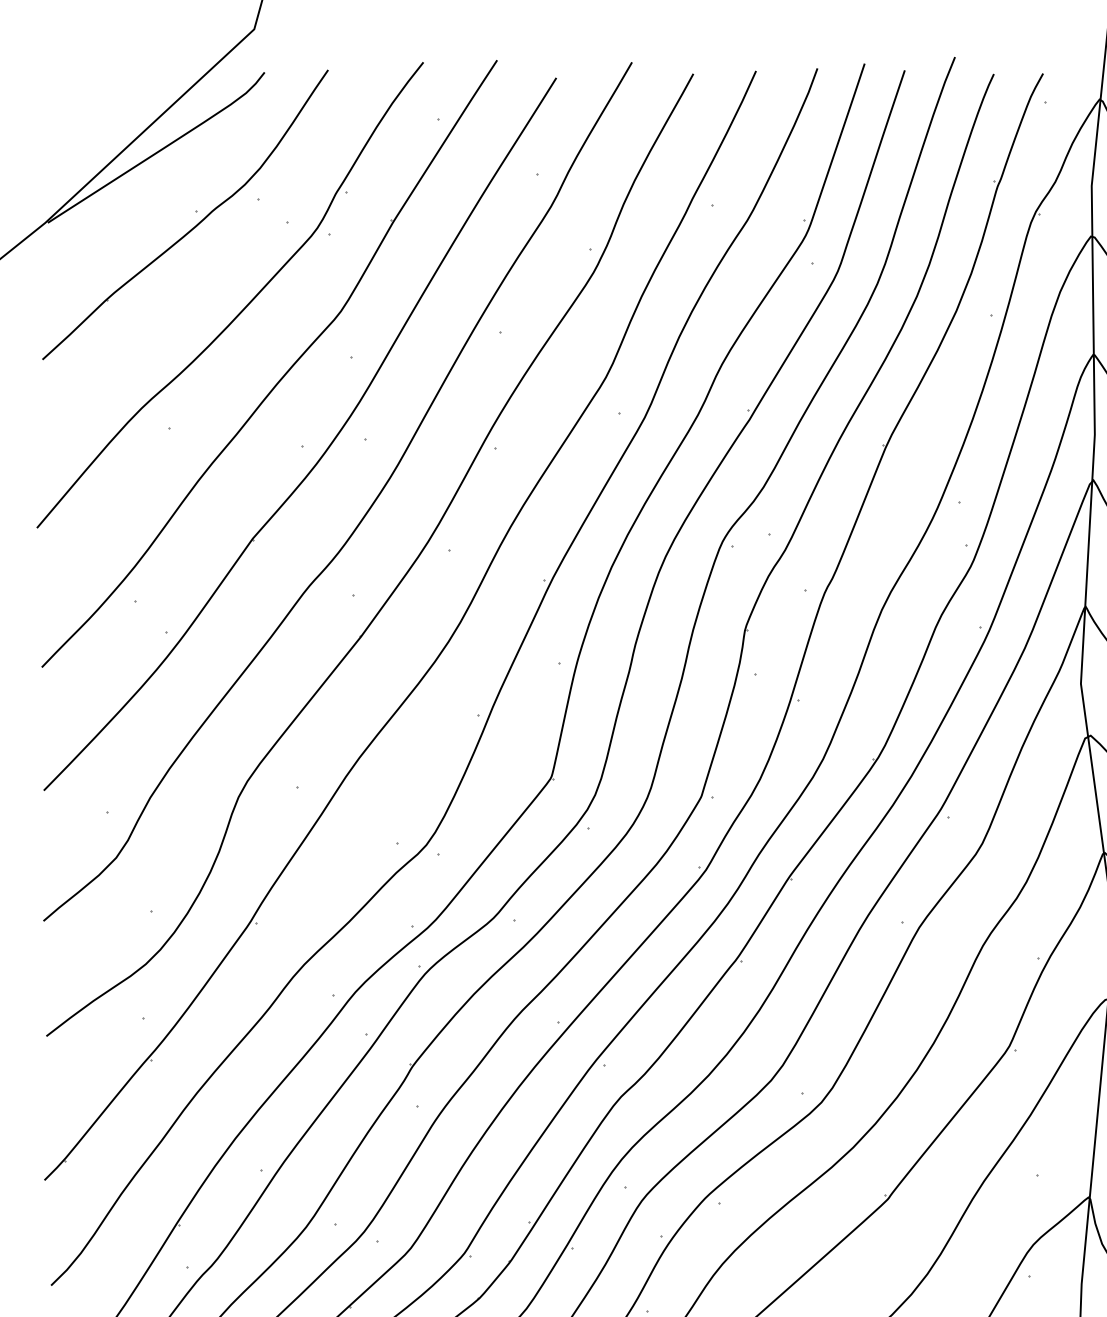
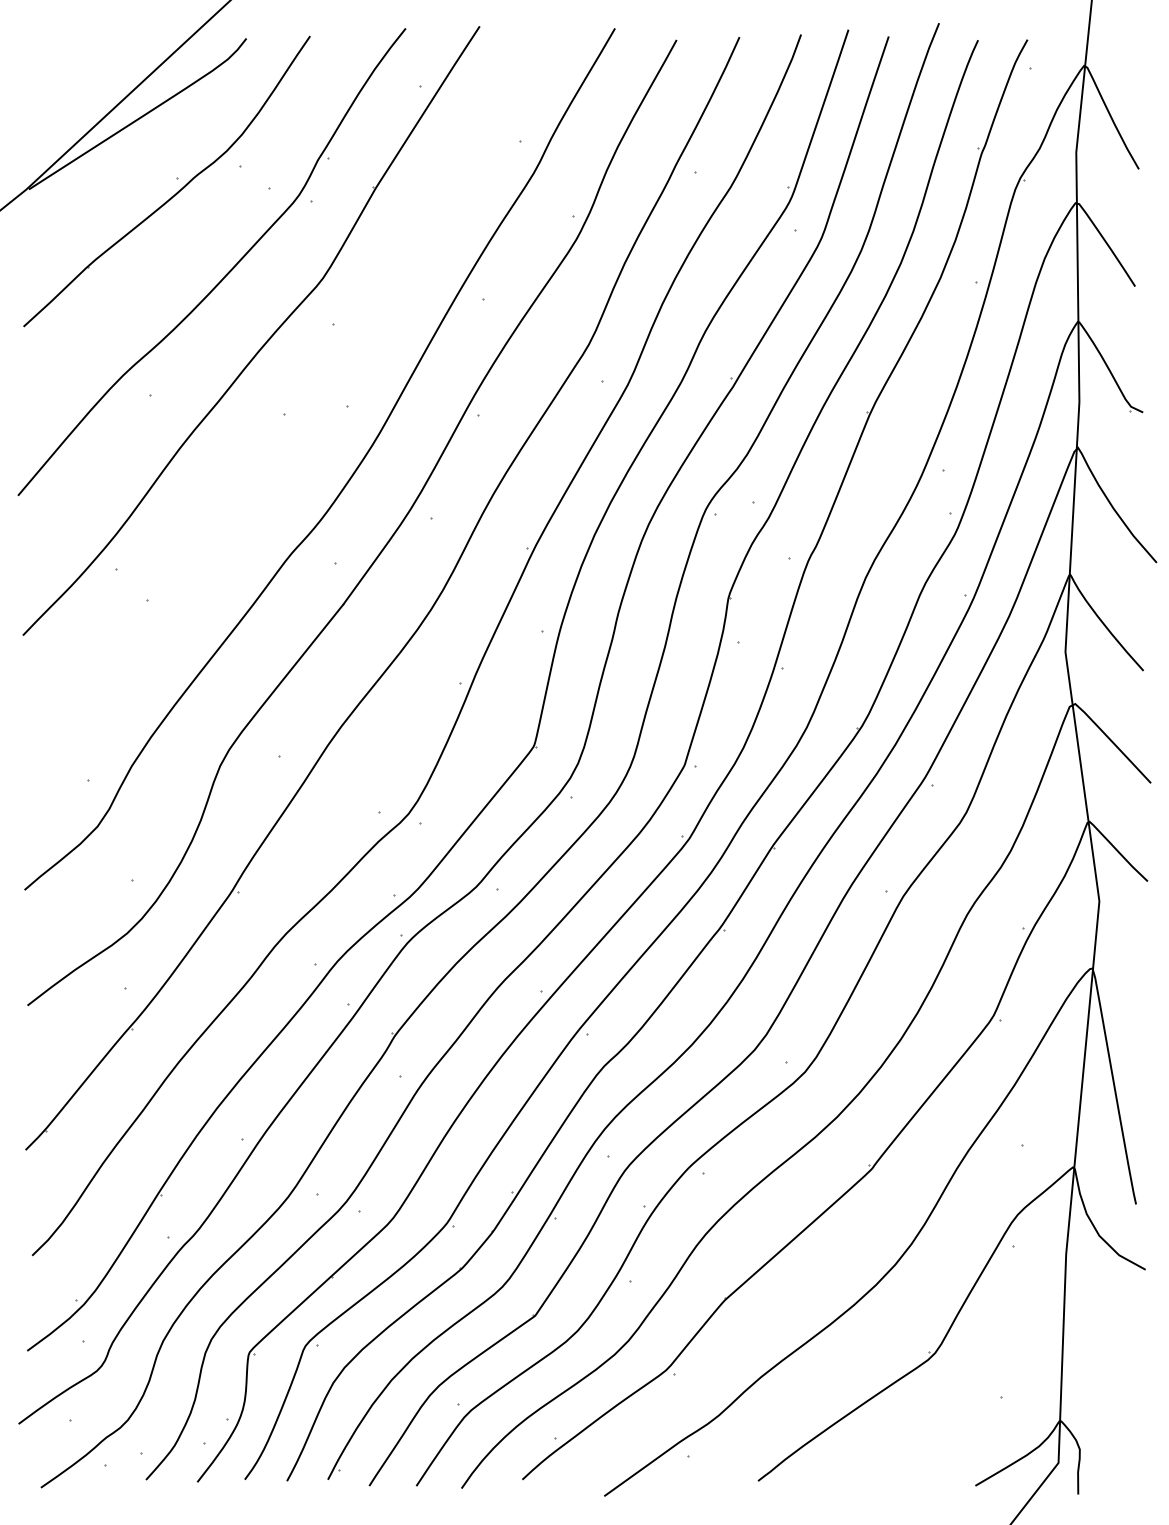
part: (322, 454) -> (304, 421), removed

